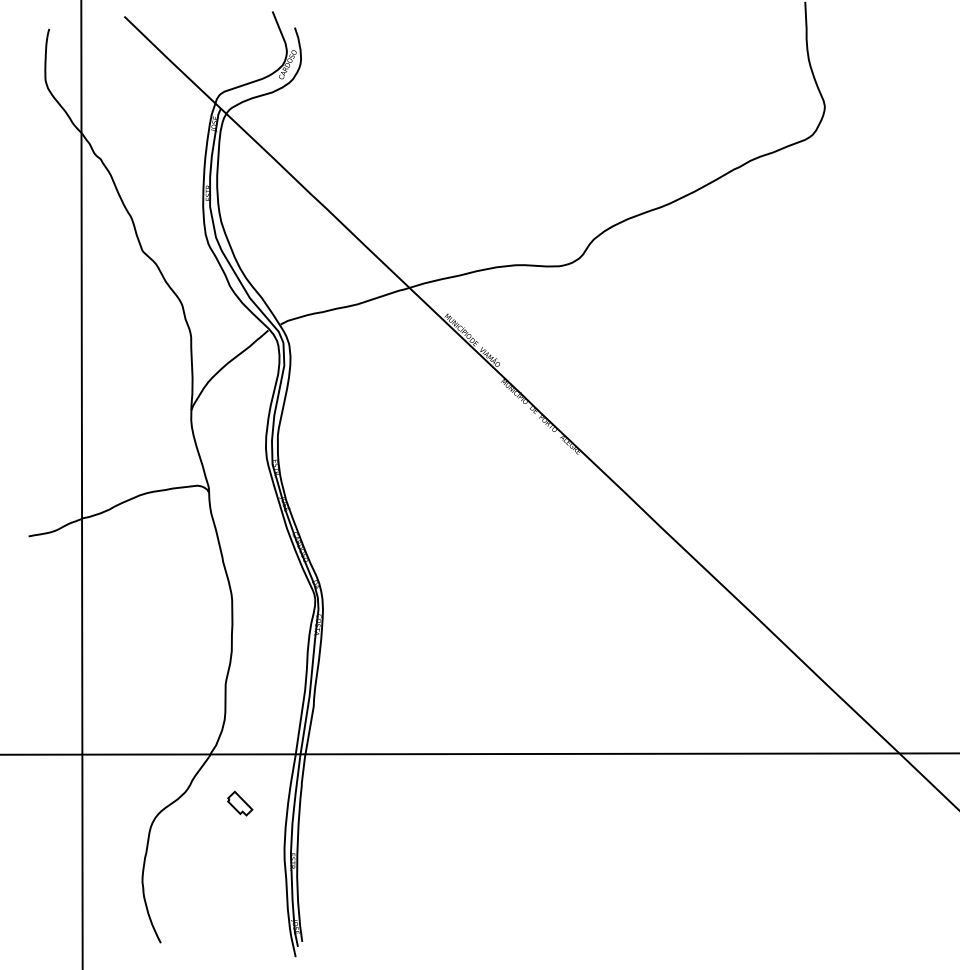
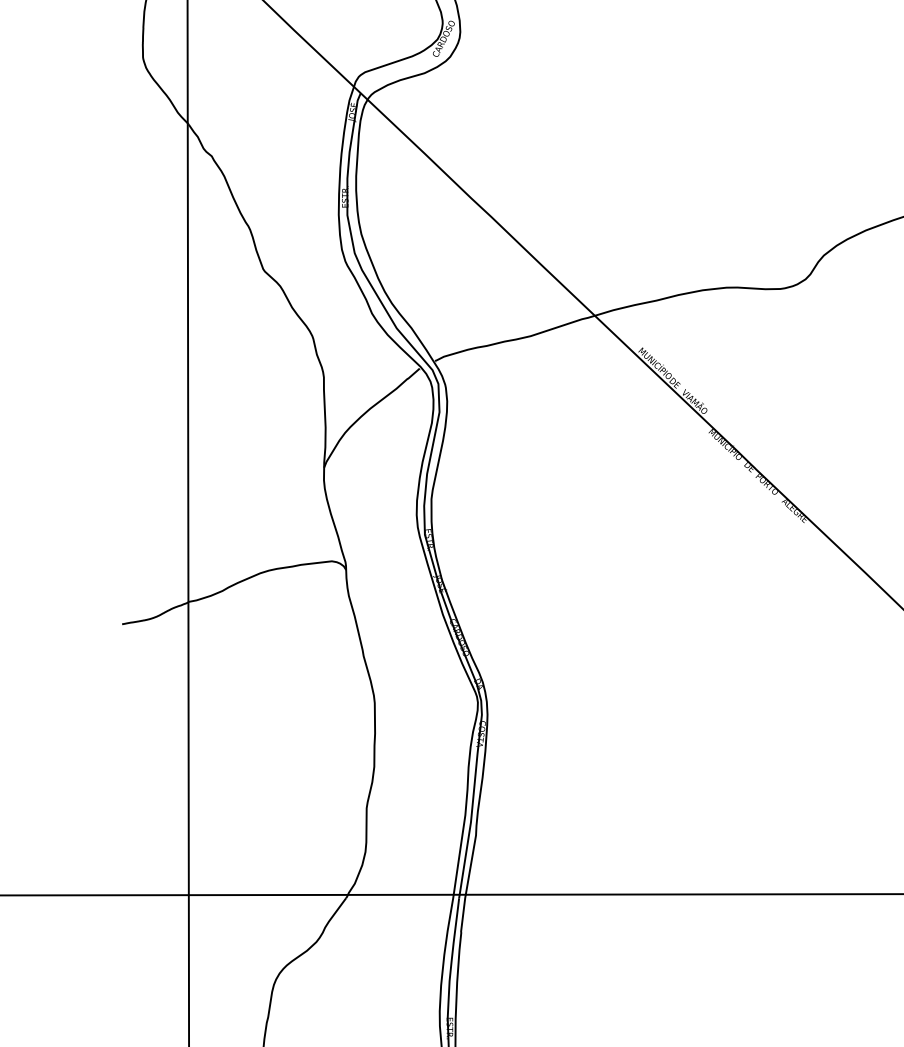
part: (240, 803) -> (385, 955), removed

